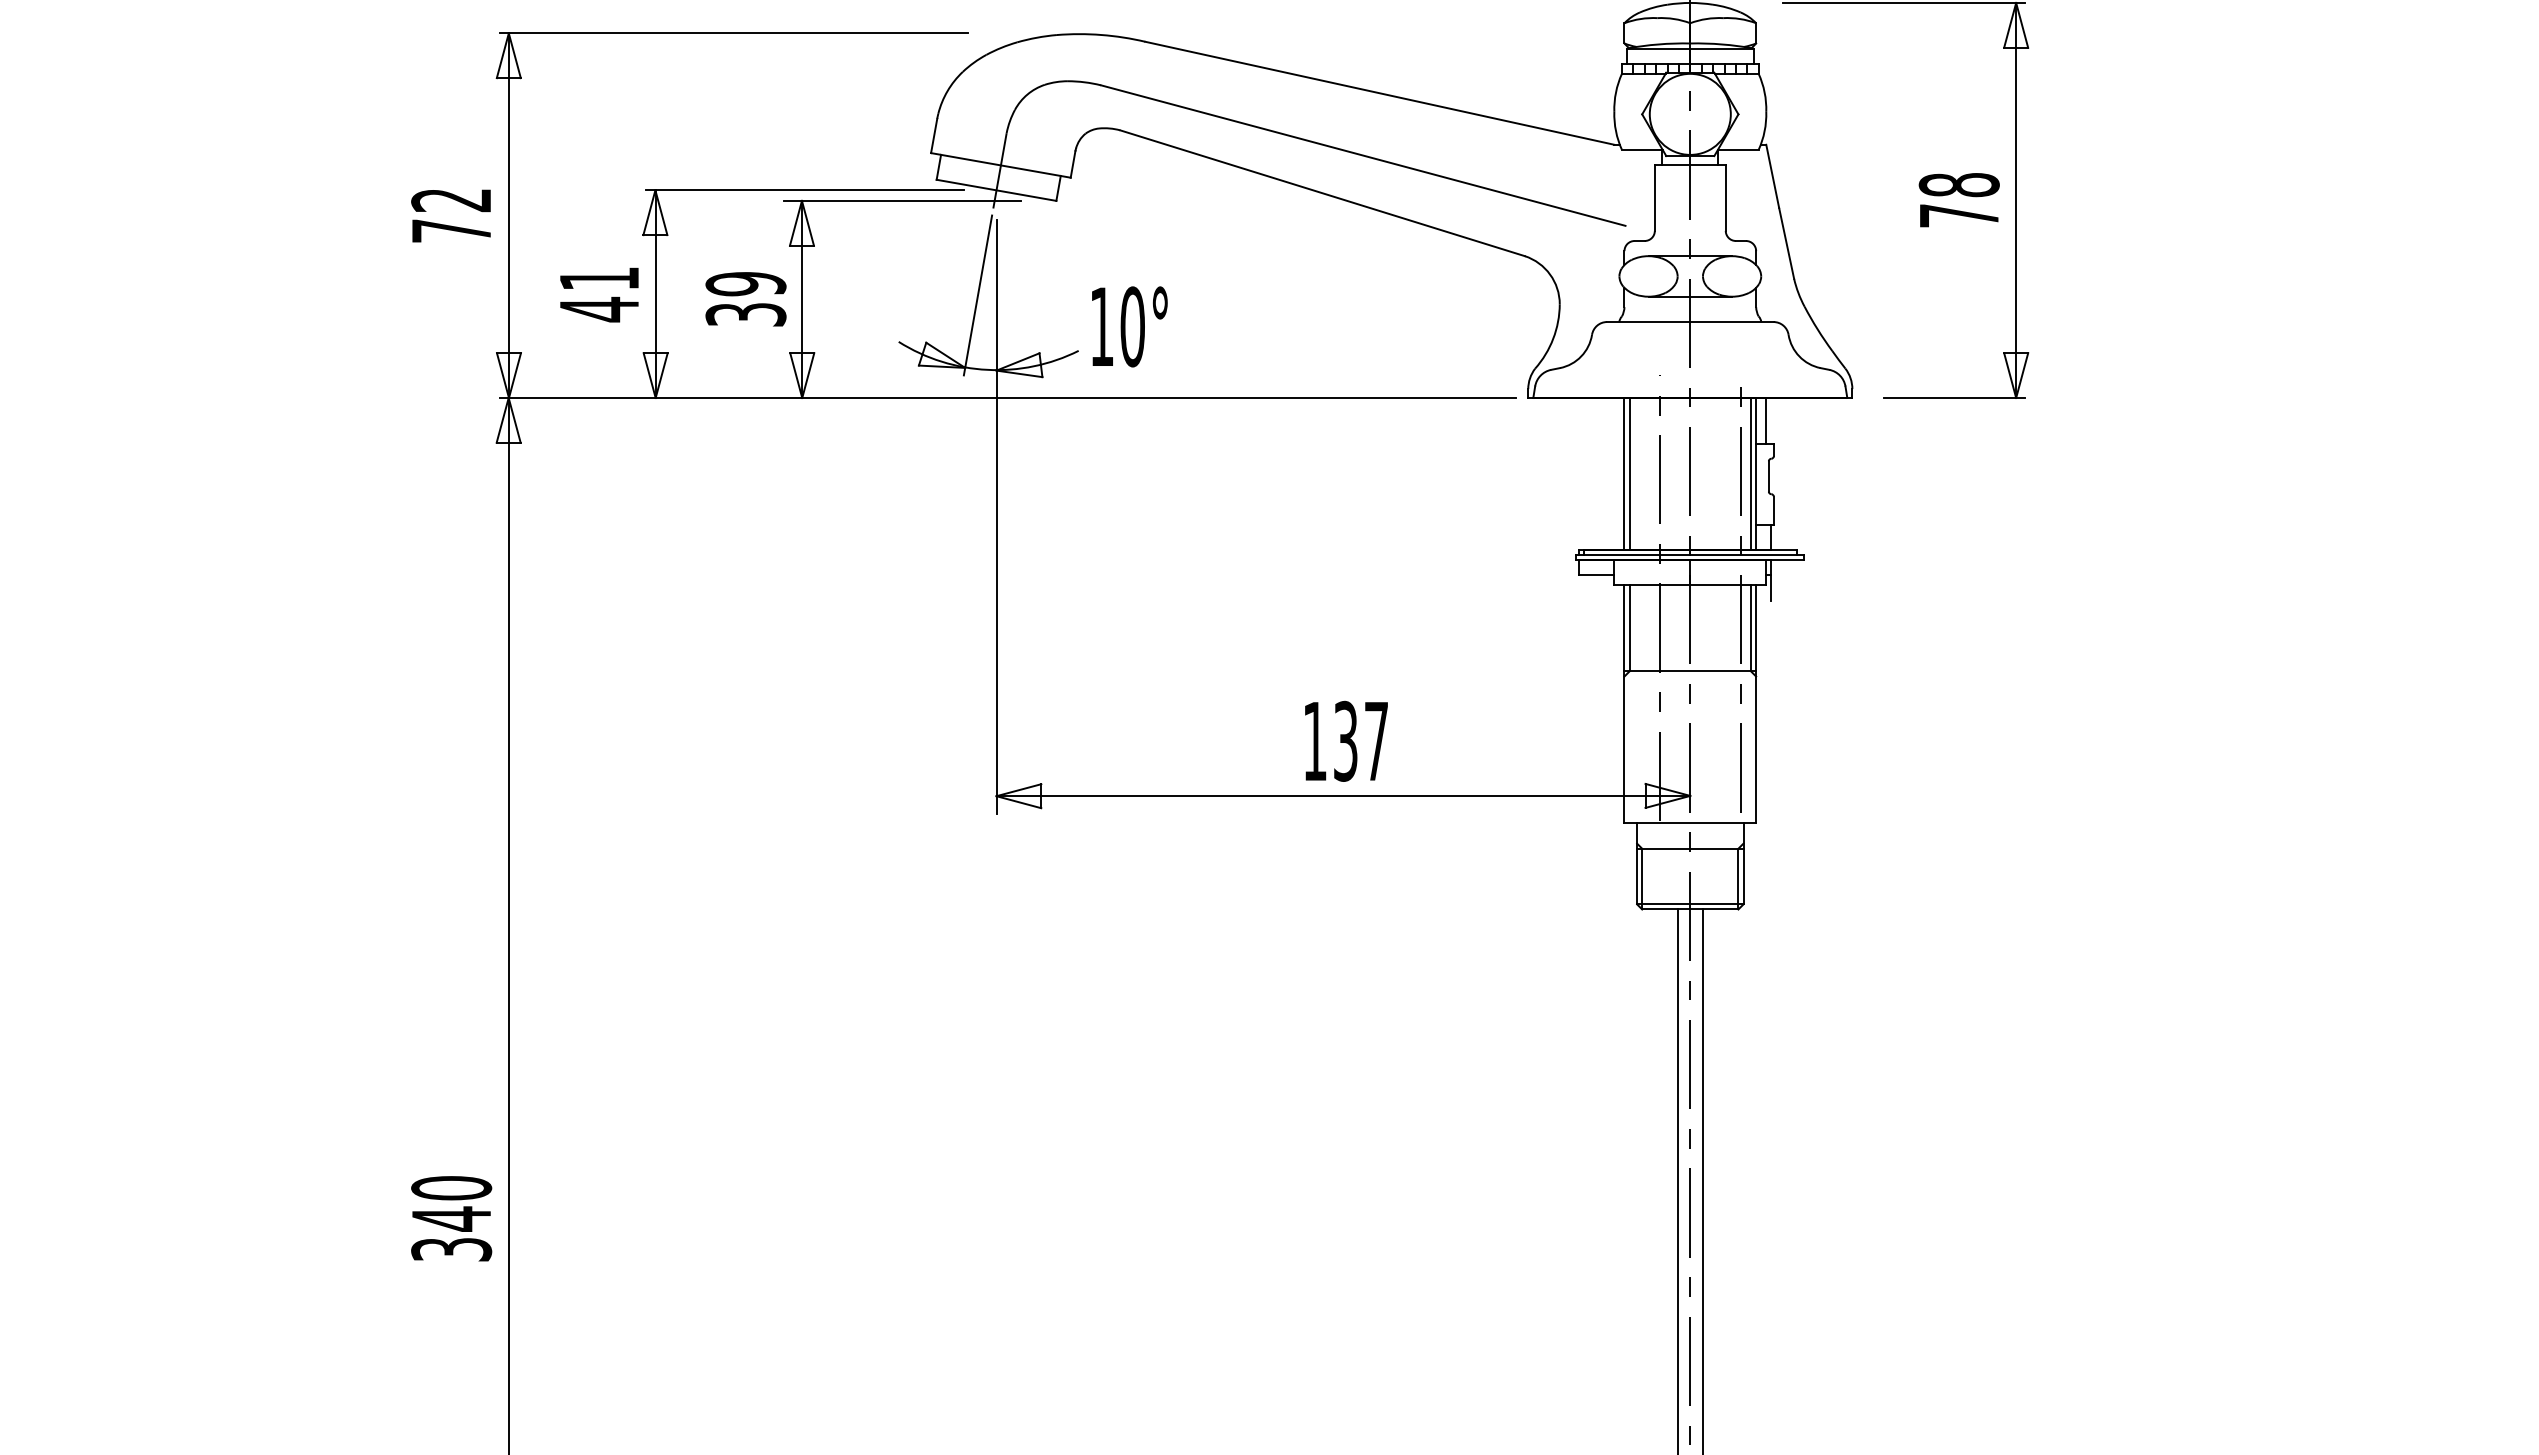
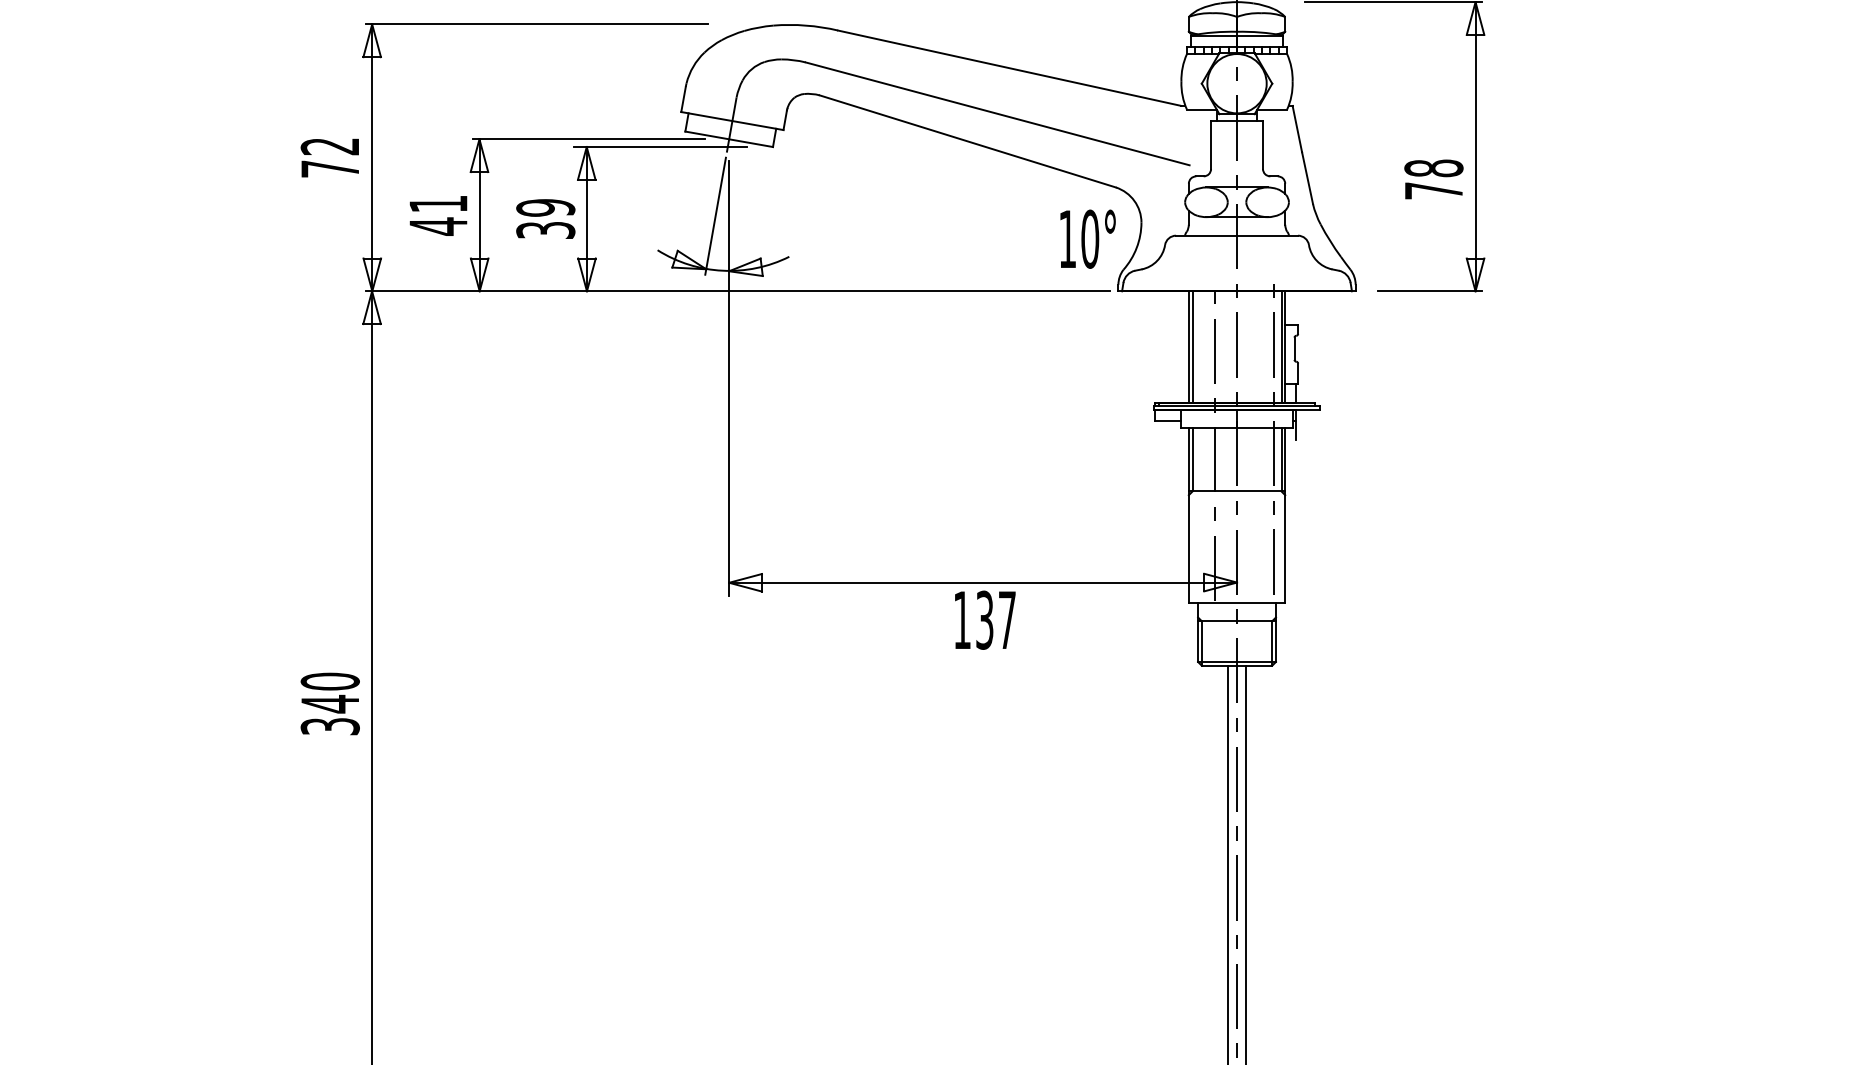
text: (1958, 200) -> (1433, 179), moved
text: (1129, 326) -> (1087, 238), moved
line: (1766, 420) -> (1292, 307), removed
text: (1346, 740) -> (985, 619), moved
text: (451, 1218) -> (330, 703), moved

